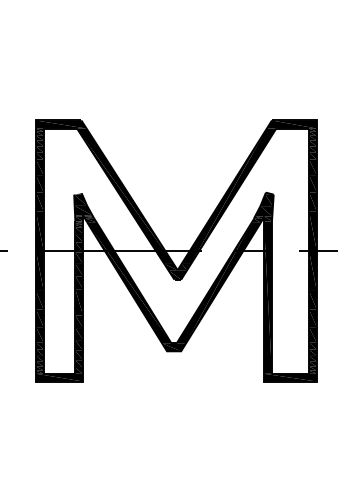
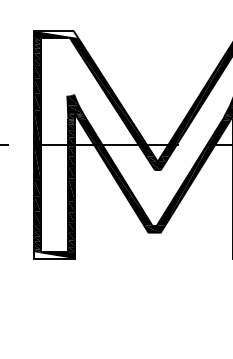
fill: (60, 124) -> (55, 34), removed
fill: (59, 377) -> (54, 255), removed

